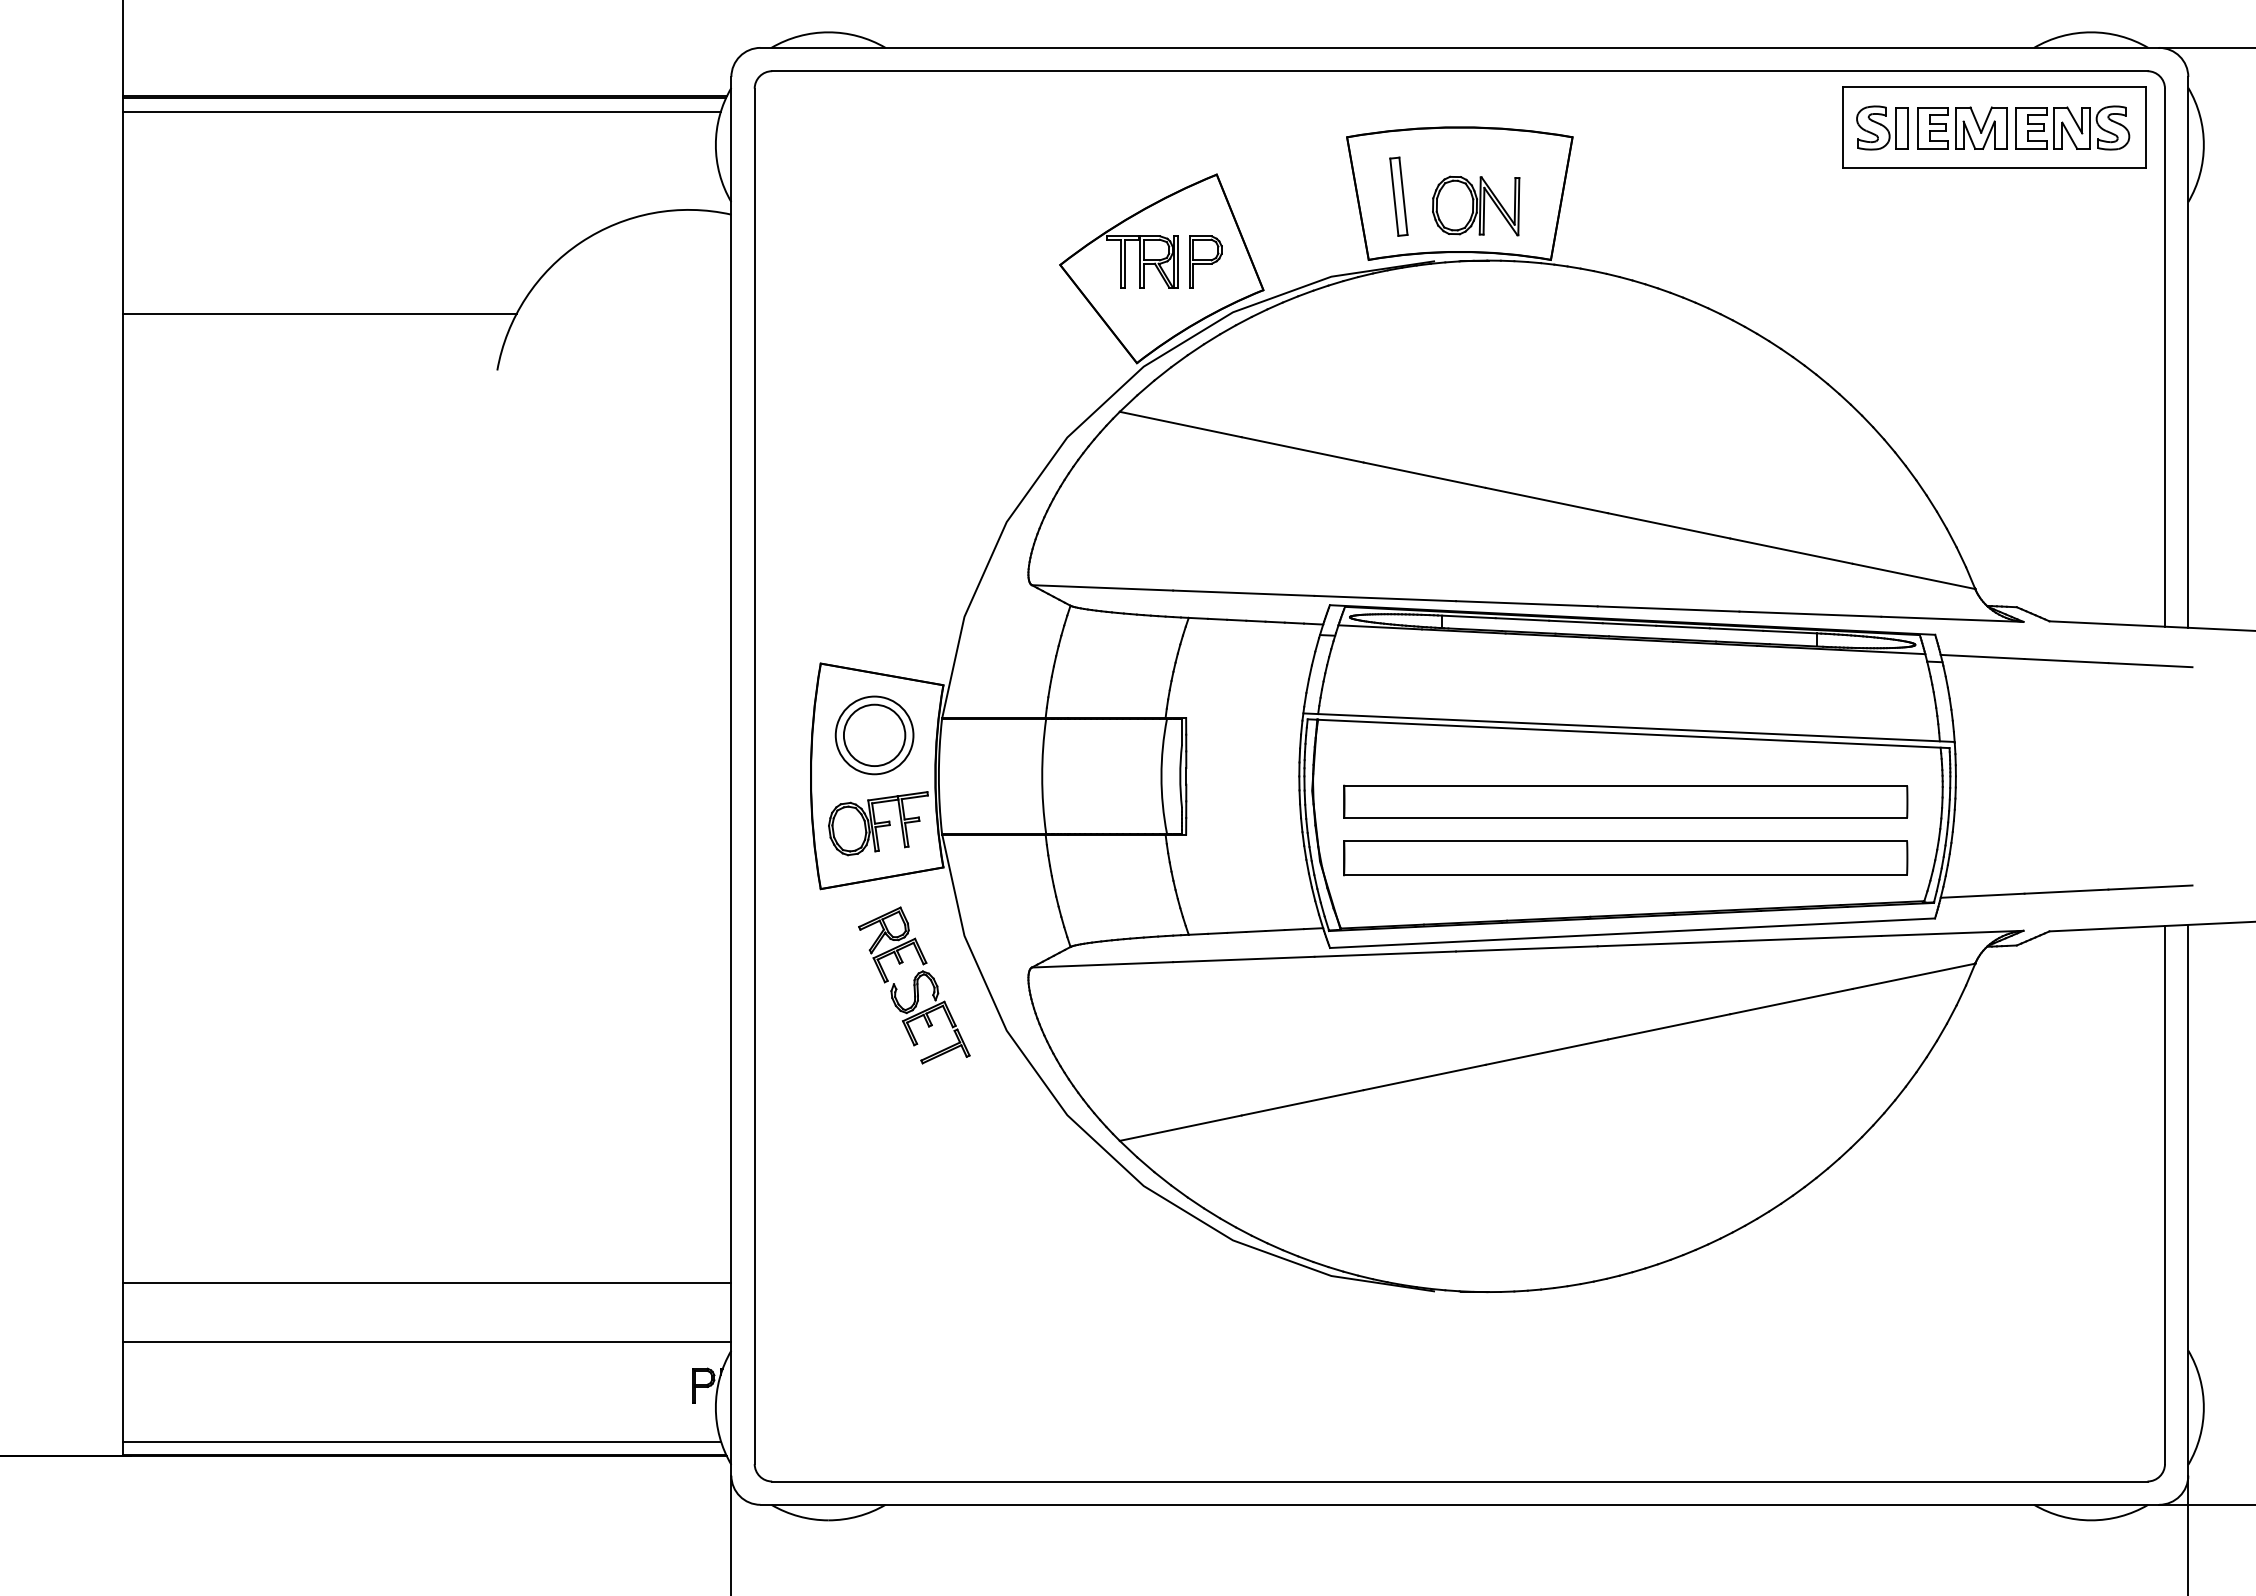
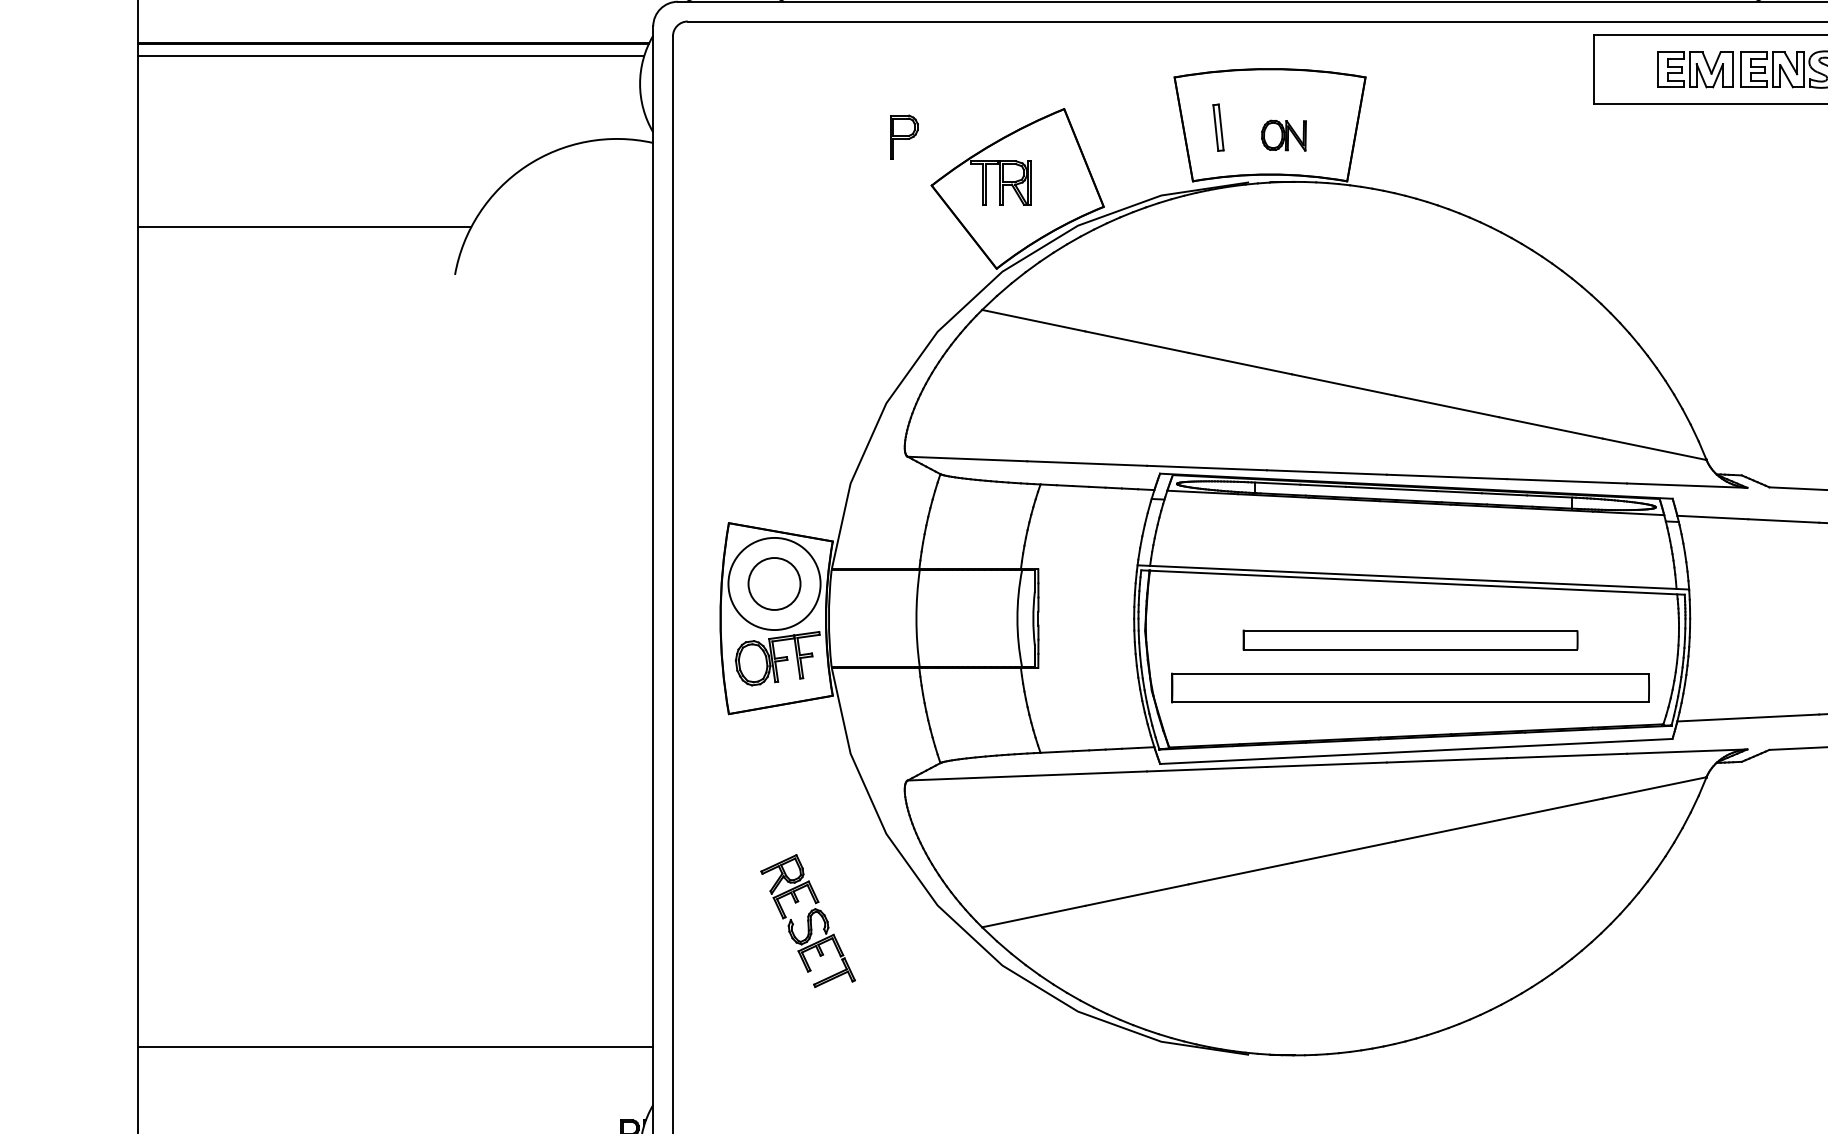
part: (1882, 127) -> (1628, 69), removed
part: (1398, 196) -> (1218, 127), size x0.7
part: (1476, 205) -> (1284, 135), size x0.6
part: (1205, 261) -> (903, 136), moved
circle: (874, 735) -> (774, 584), size x1.4
part: (1625, 801) -> (1410, 639), size x0.7
part: (914, 985) -> (808, 921), moved
line: (427, 1341) -> (395, 1097), removed

